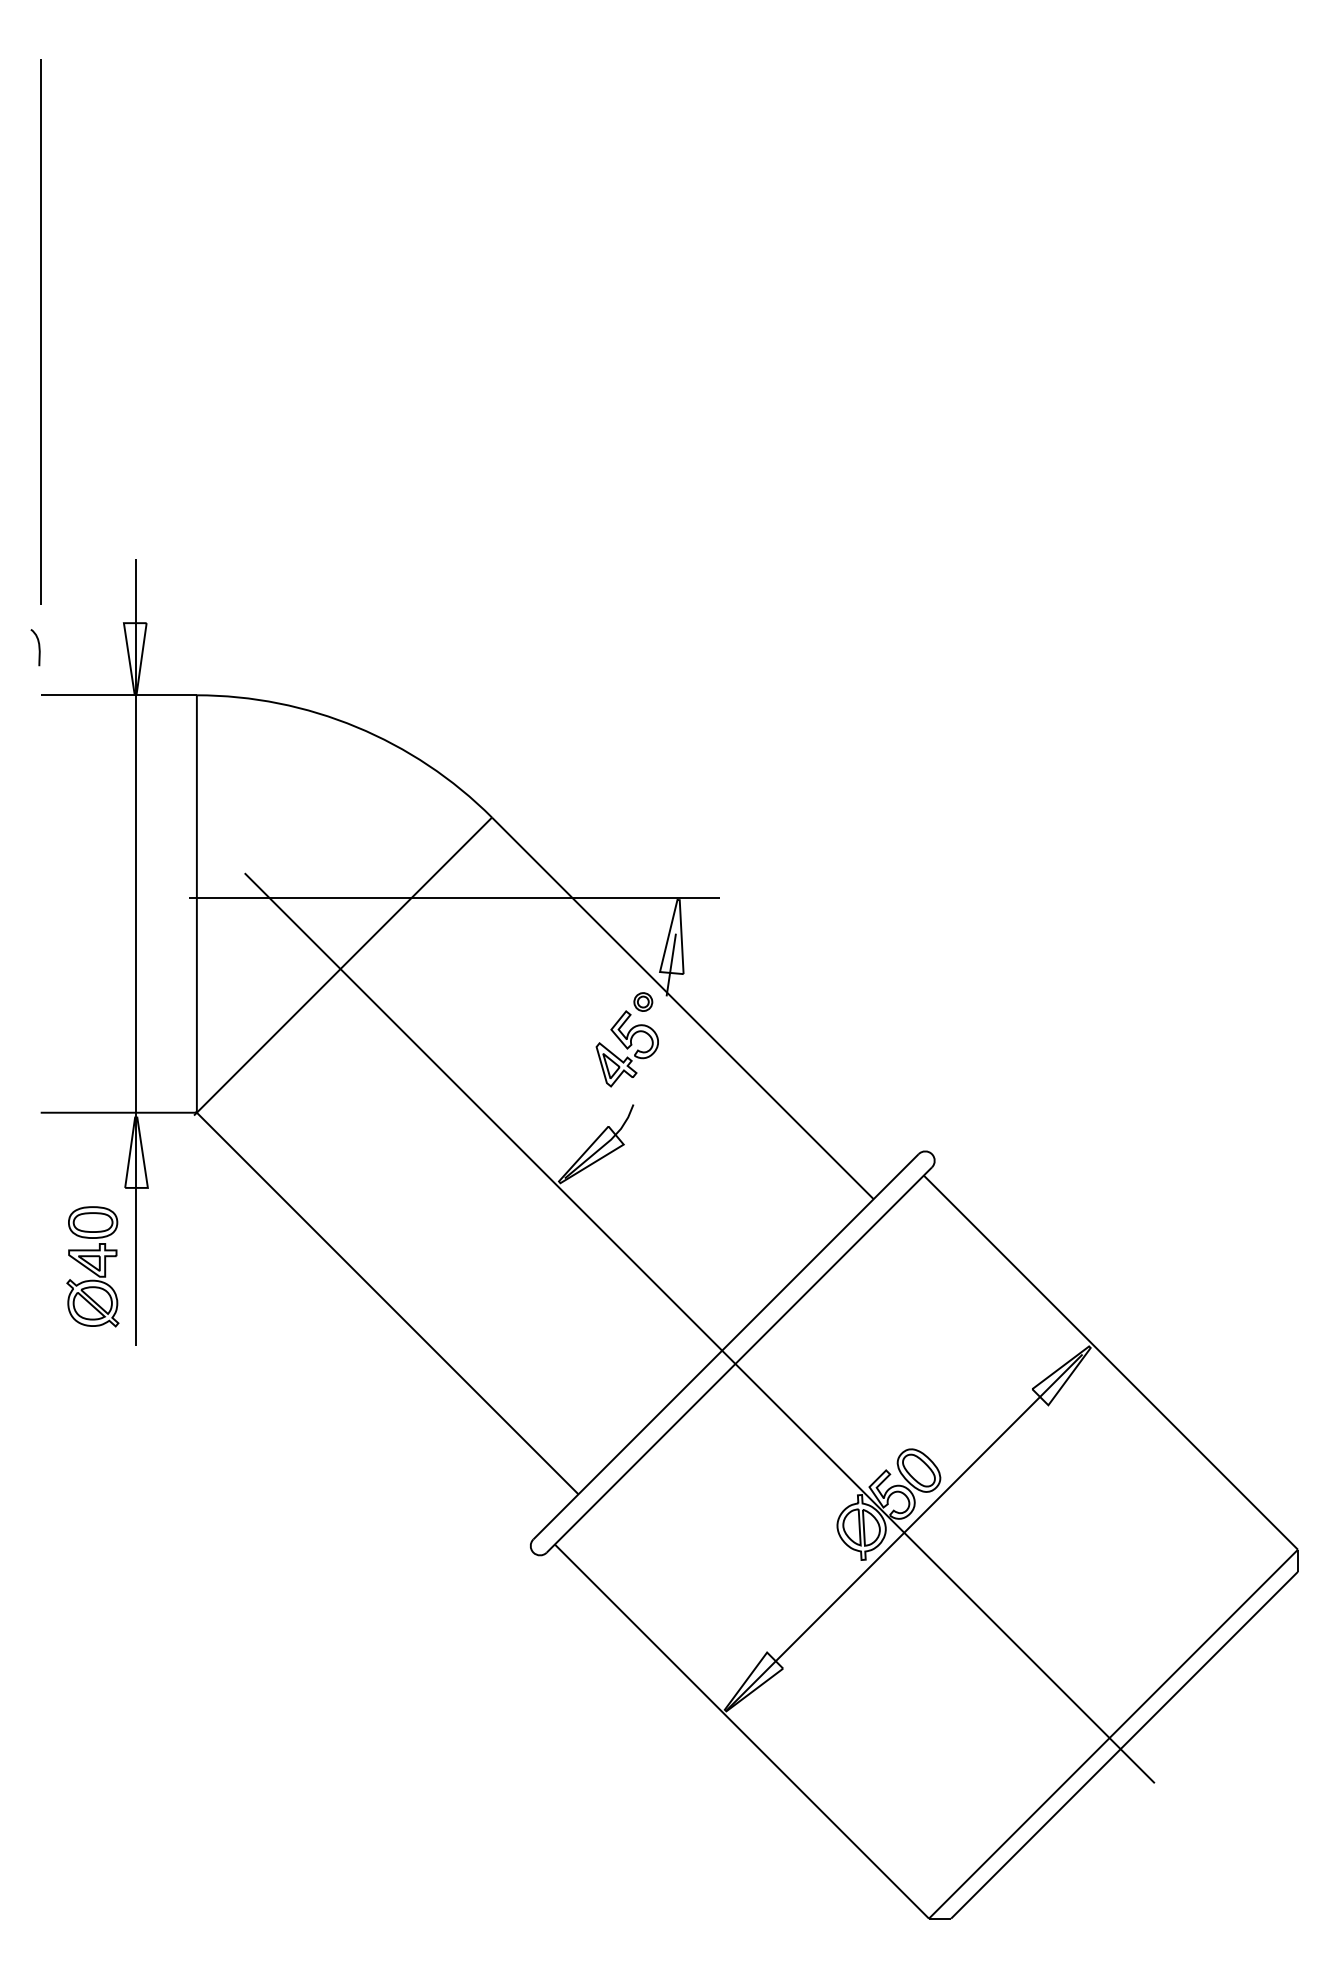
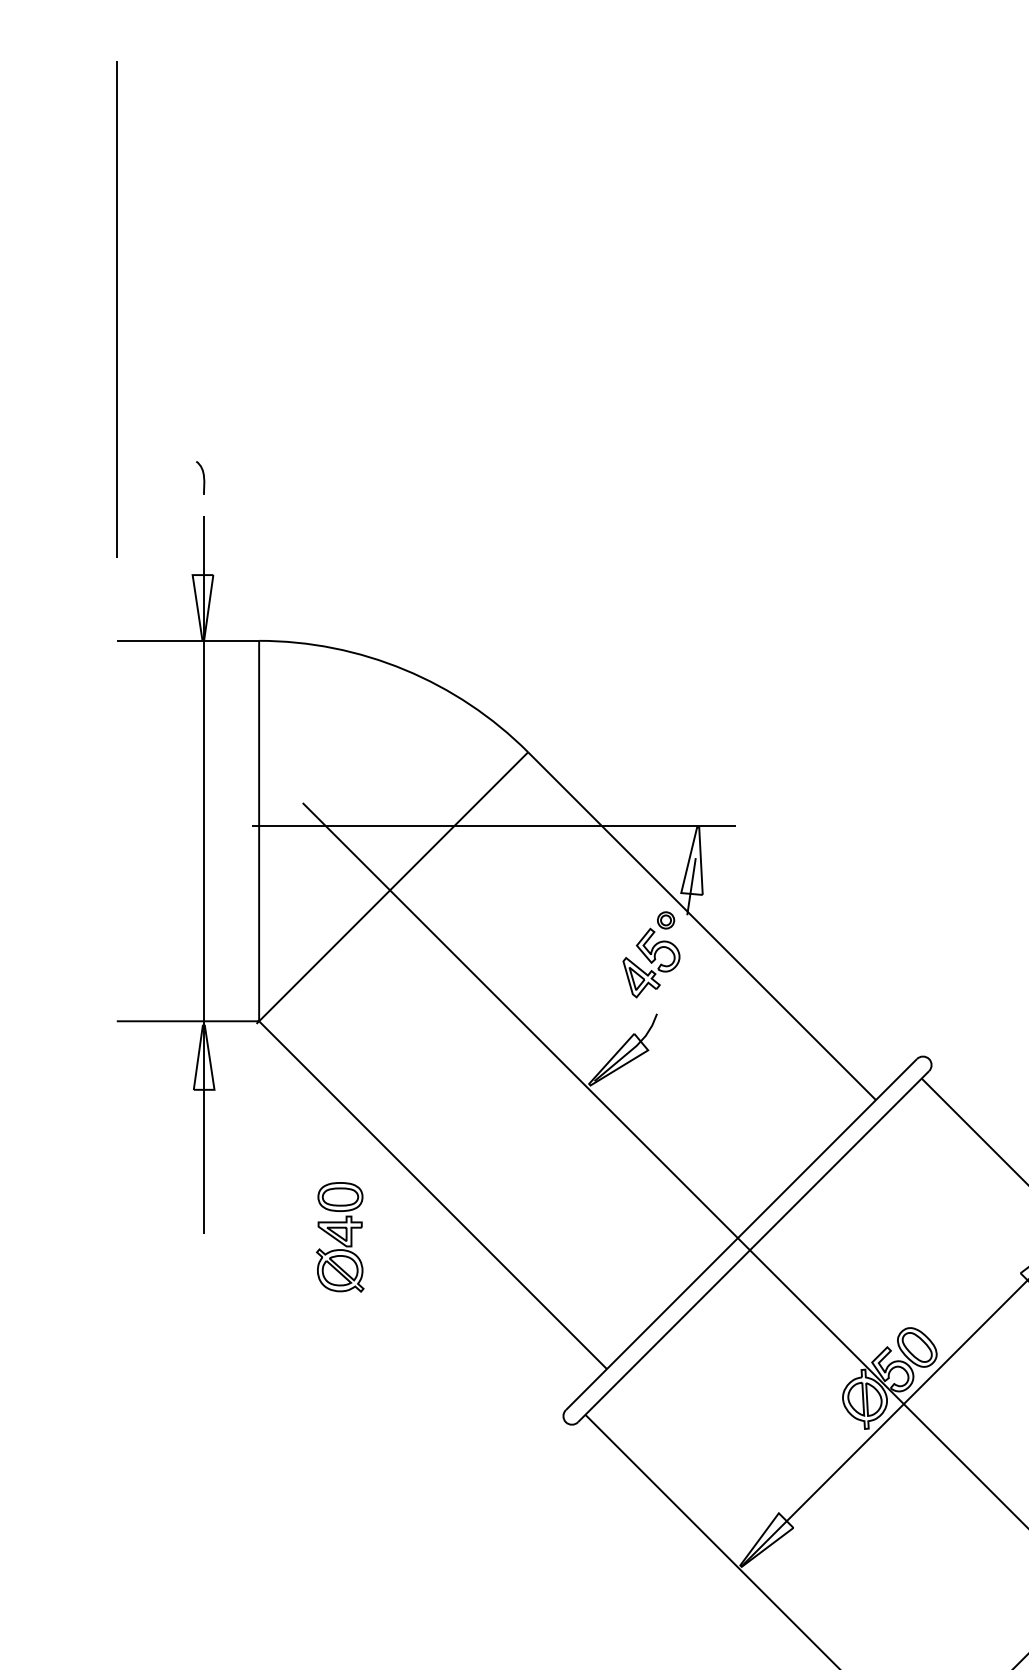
curve: (38, 647) -> (203, 477), moved
part: (92, 1266) -> (339, 1237), moved

